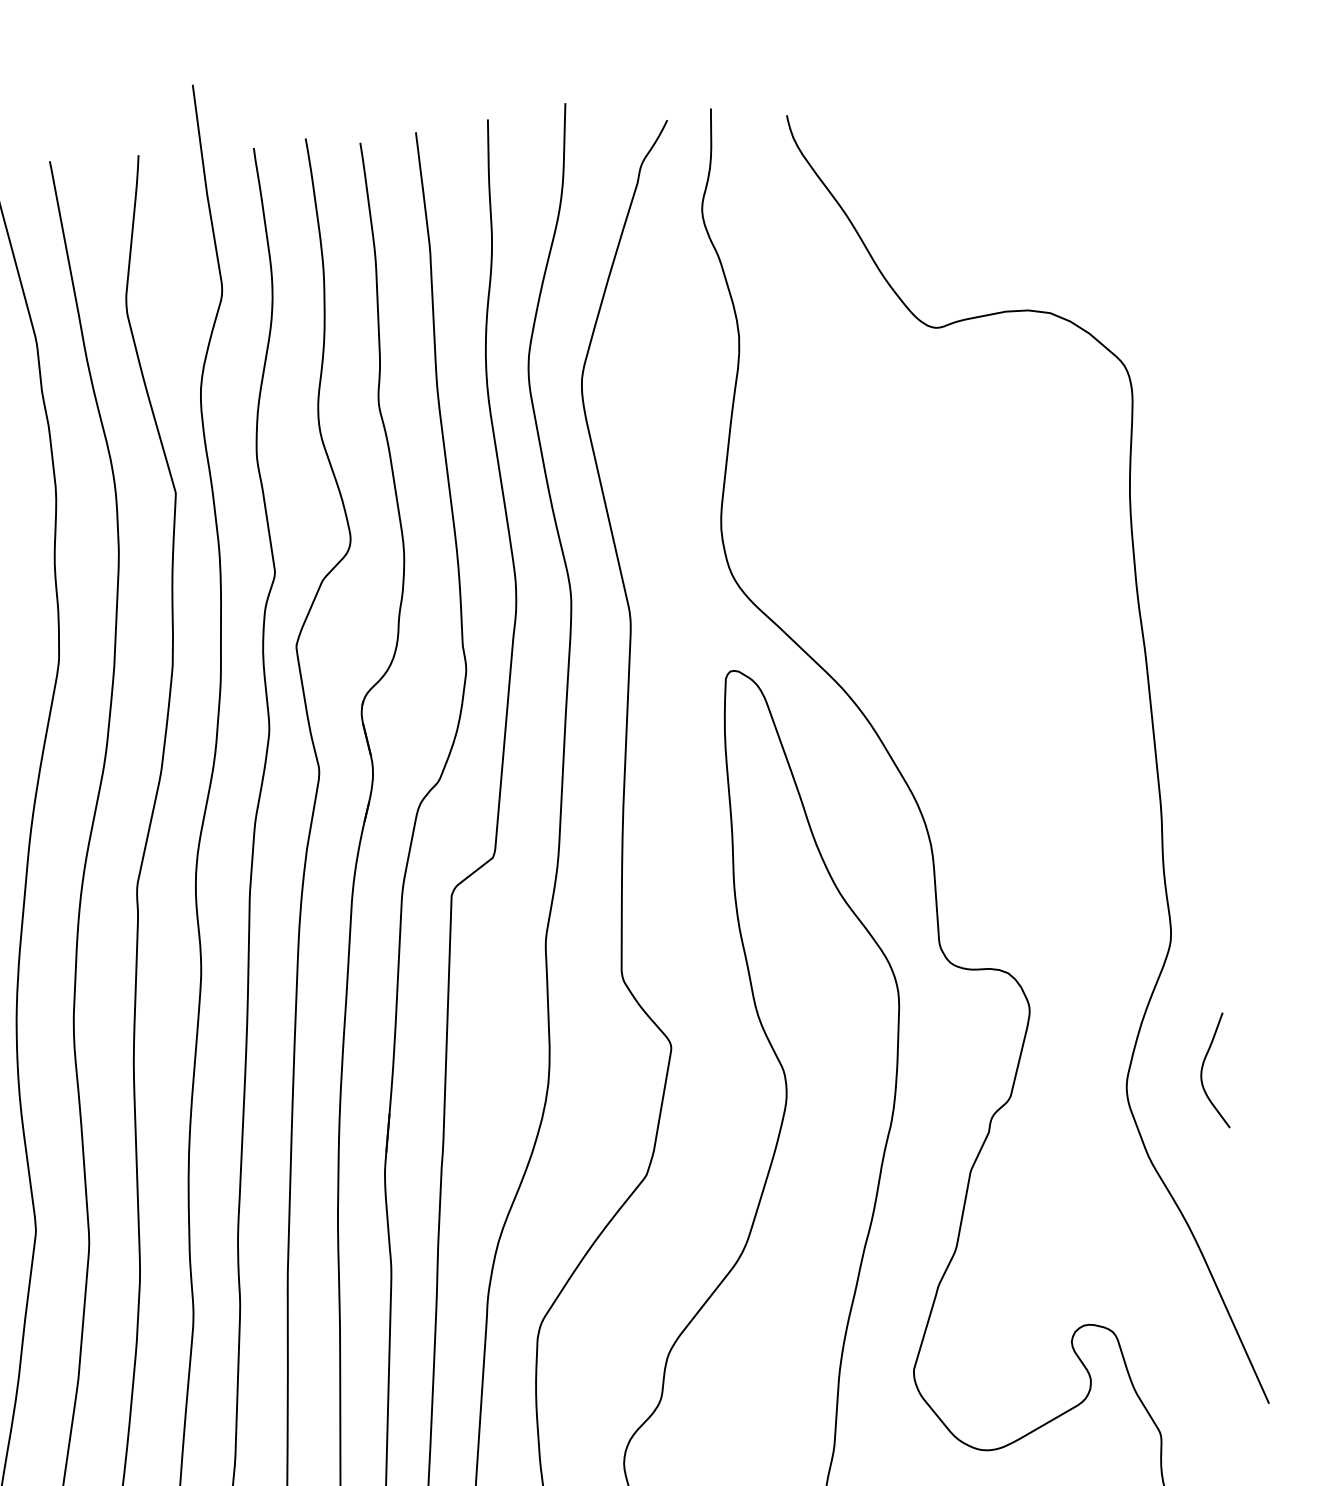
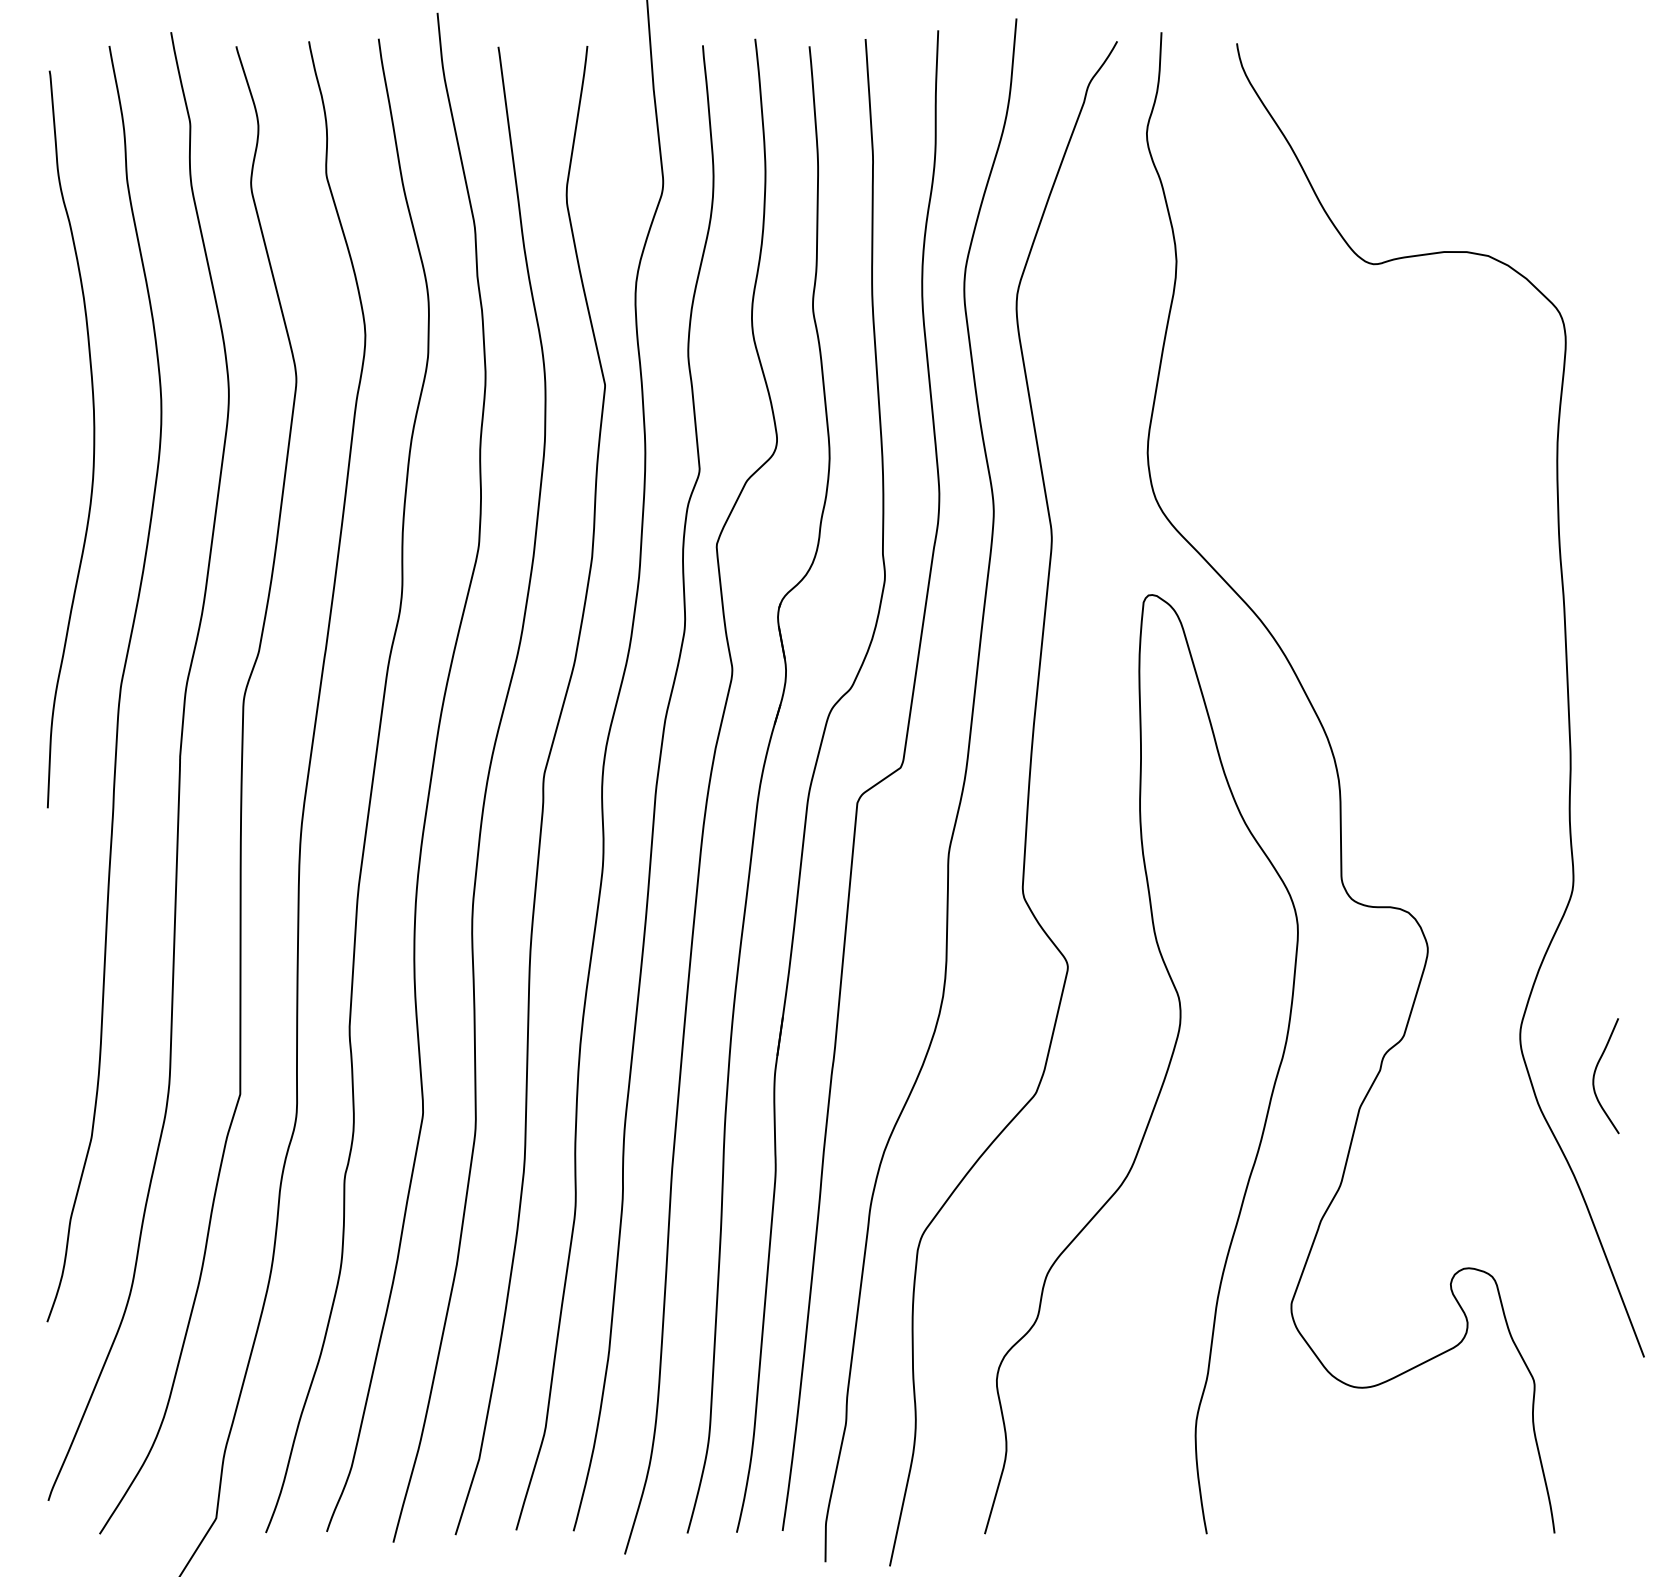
curve: (1203, 1070) -> (1595, 1074), moved

